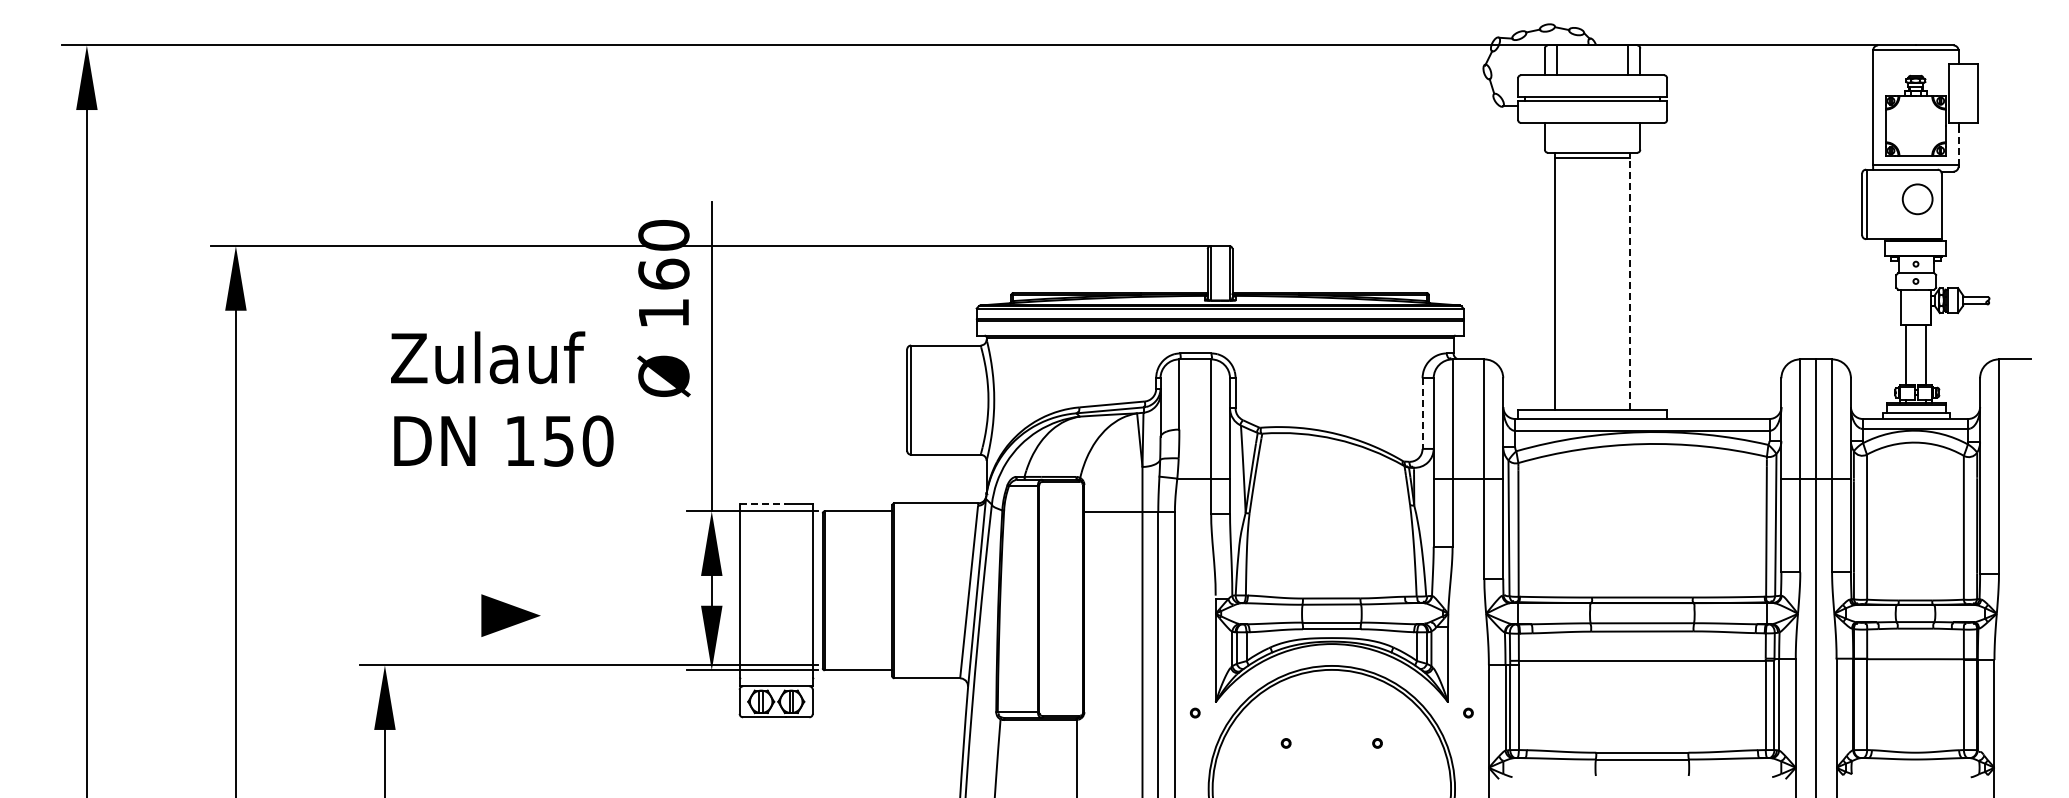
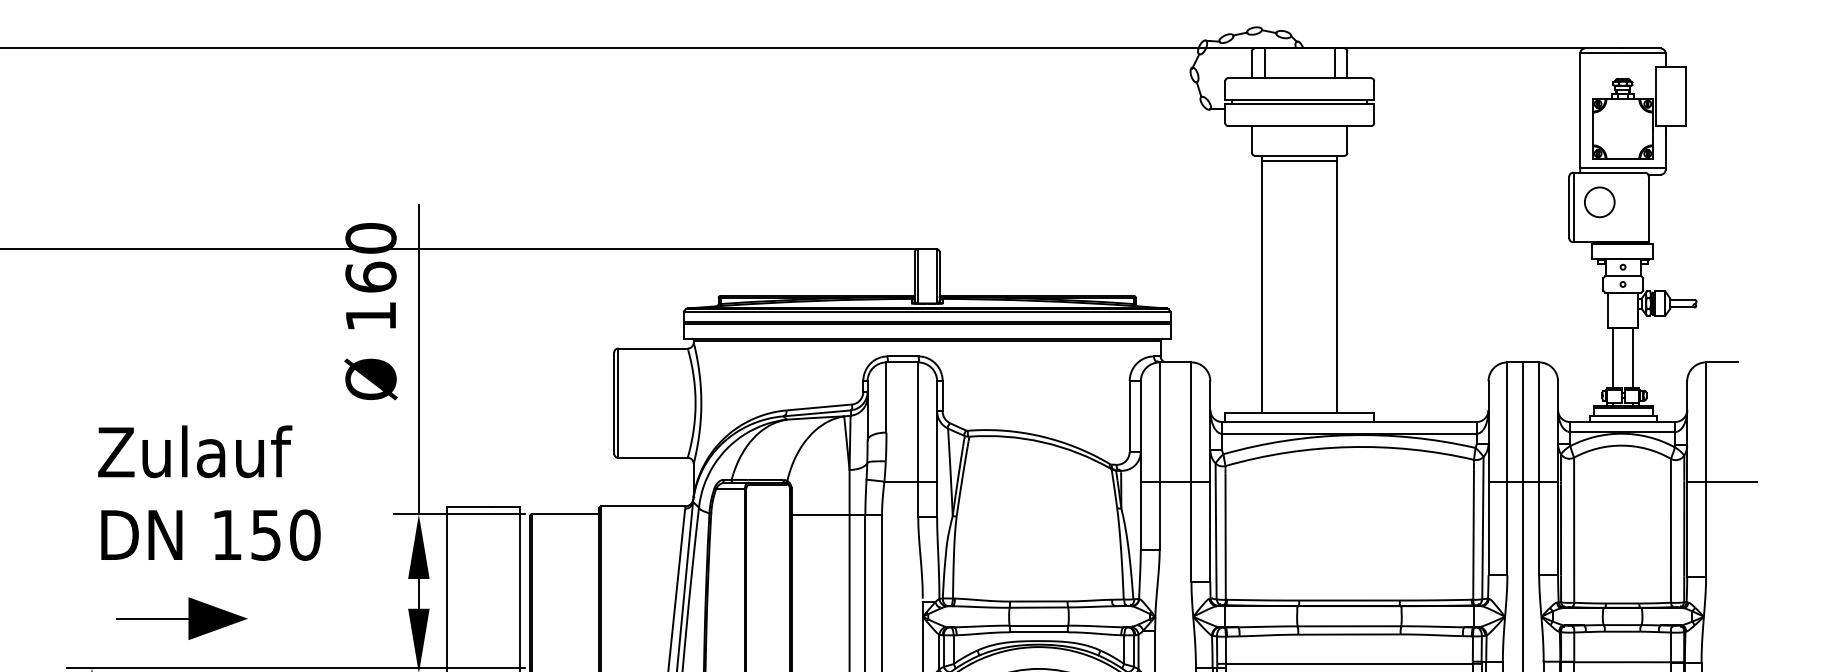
line: (1958, 145) -> (1665, 148), dashed -> solid
circle: (1917, 199) -> (1599, 202), moved
line: (1629, 281) -> (1336, 284), dashed -> solid
text: (502, 398) -> (209, 492), moved
line: (1422, 414) -> (1129, 417), dashed -> solid
line: (2014, 478) -> (1721, 481), added
line: (763, 504) -> (470, 507), dashed -> solid
line: (445, 615) -> (152, 618), added

